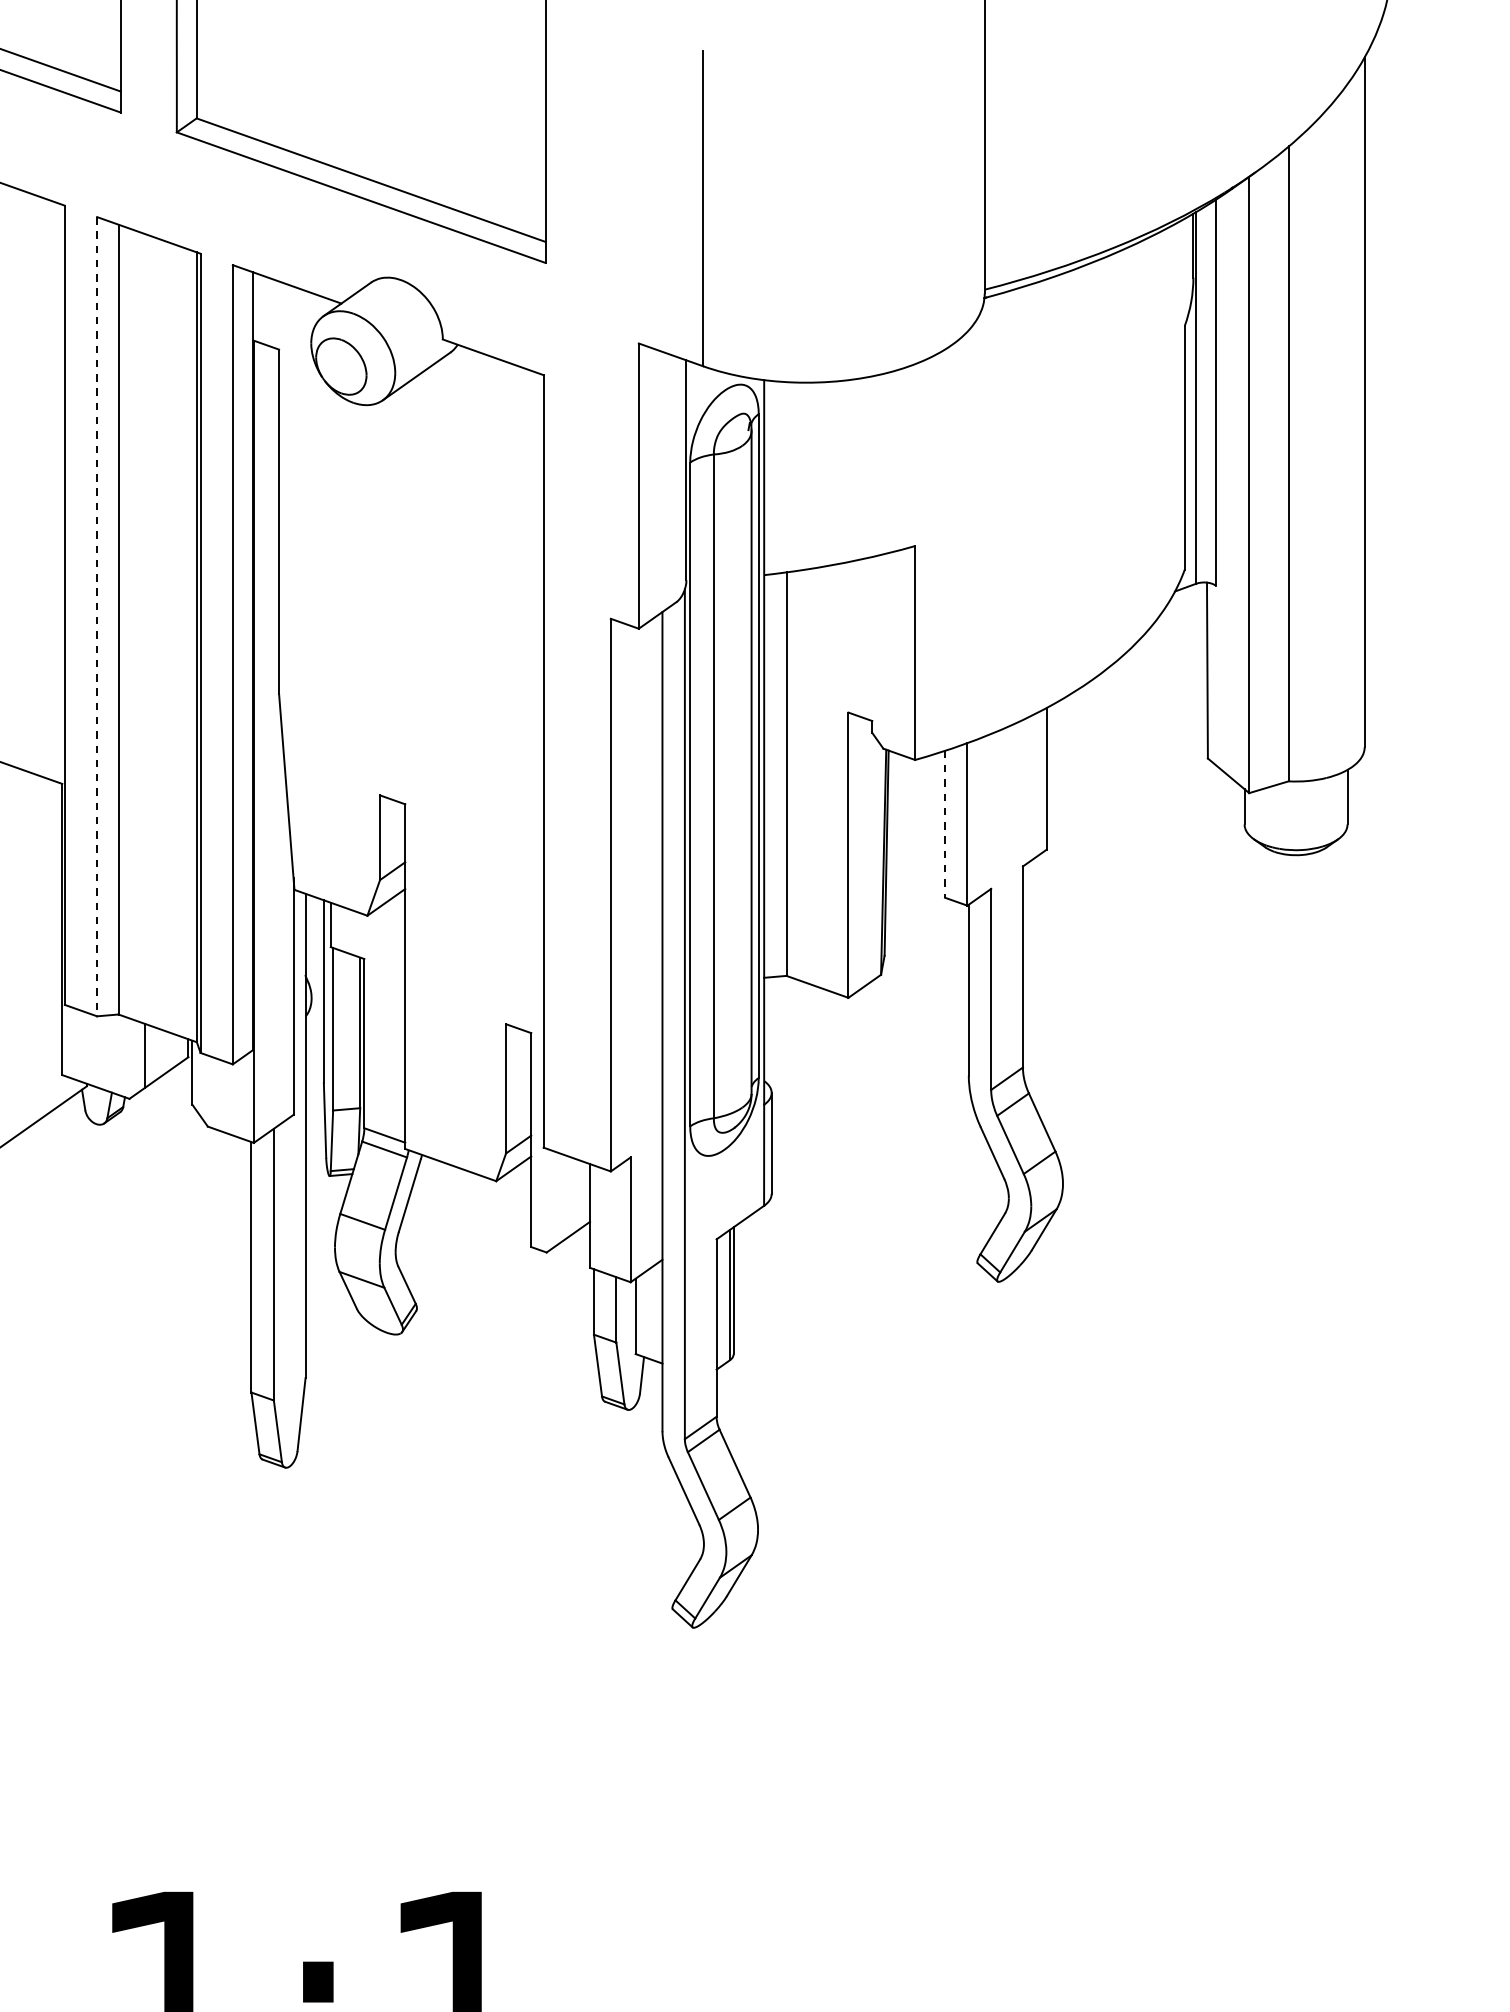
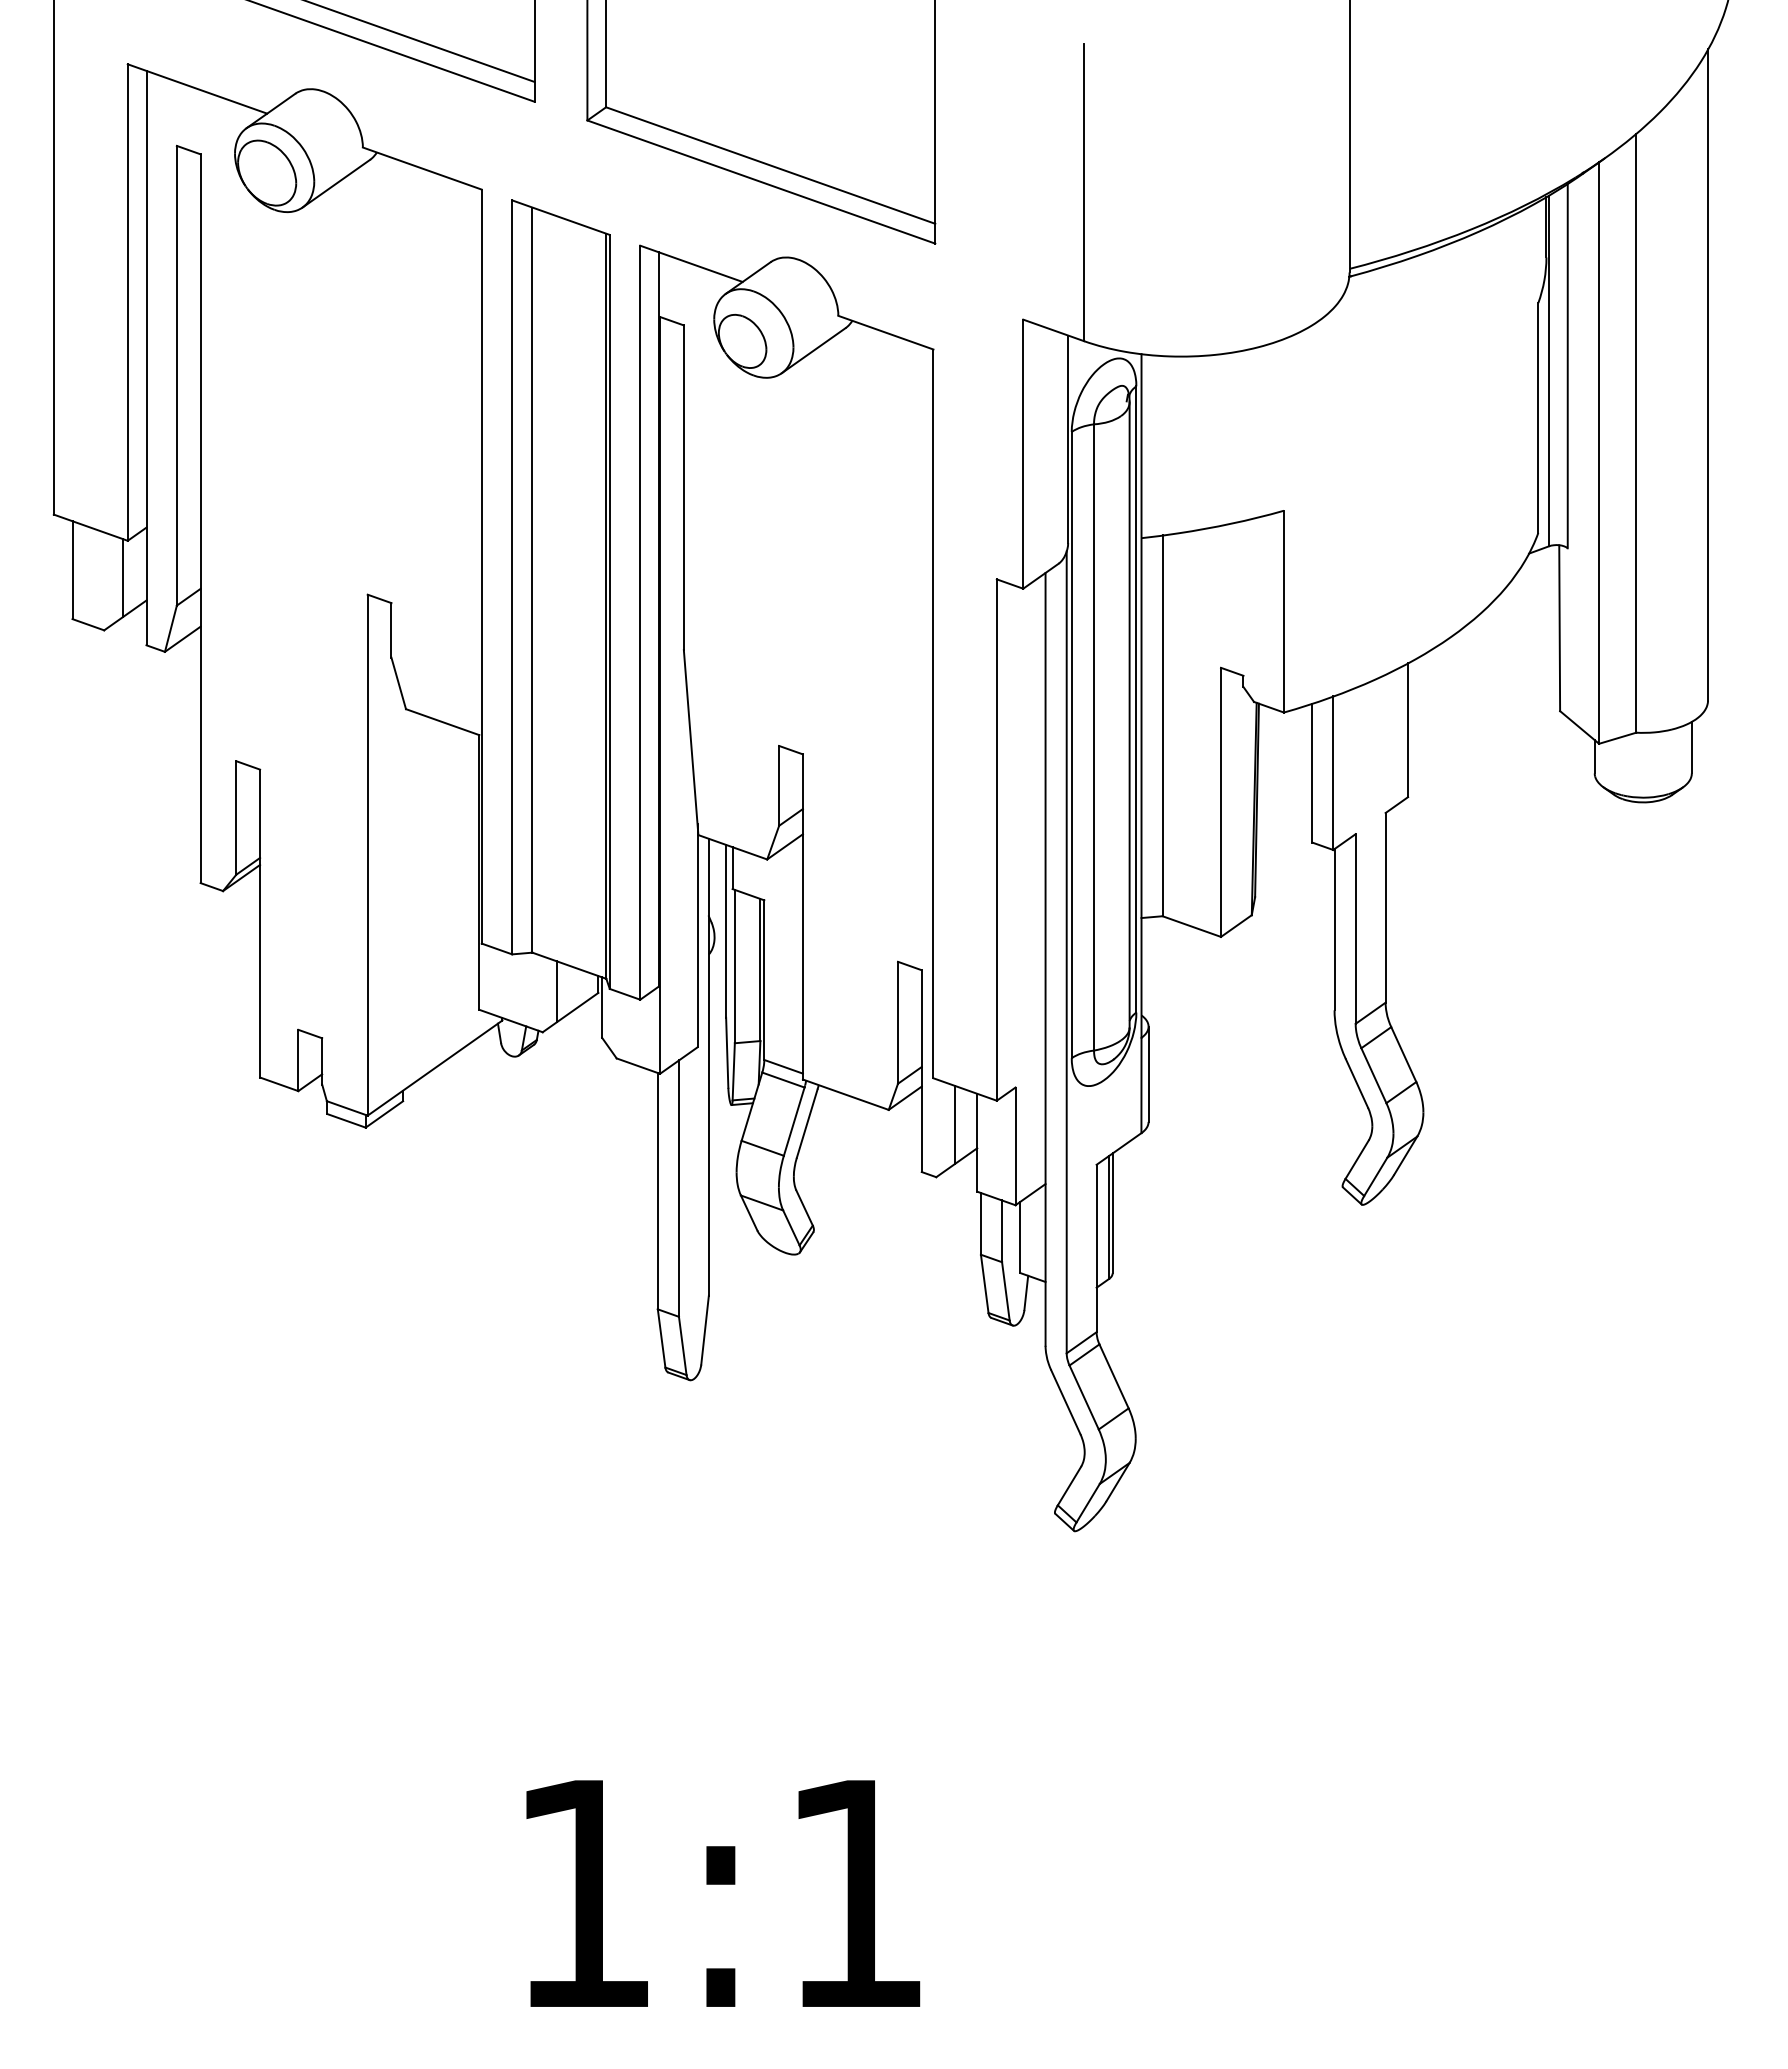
line: (97, 616) -> (512, 577), dashed -> solid
line: (945, 824) -> (1312, 773), dashed -> solid
line: (565, 1196) -> (954, 1124), added

